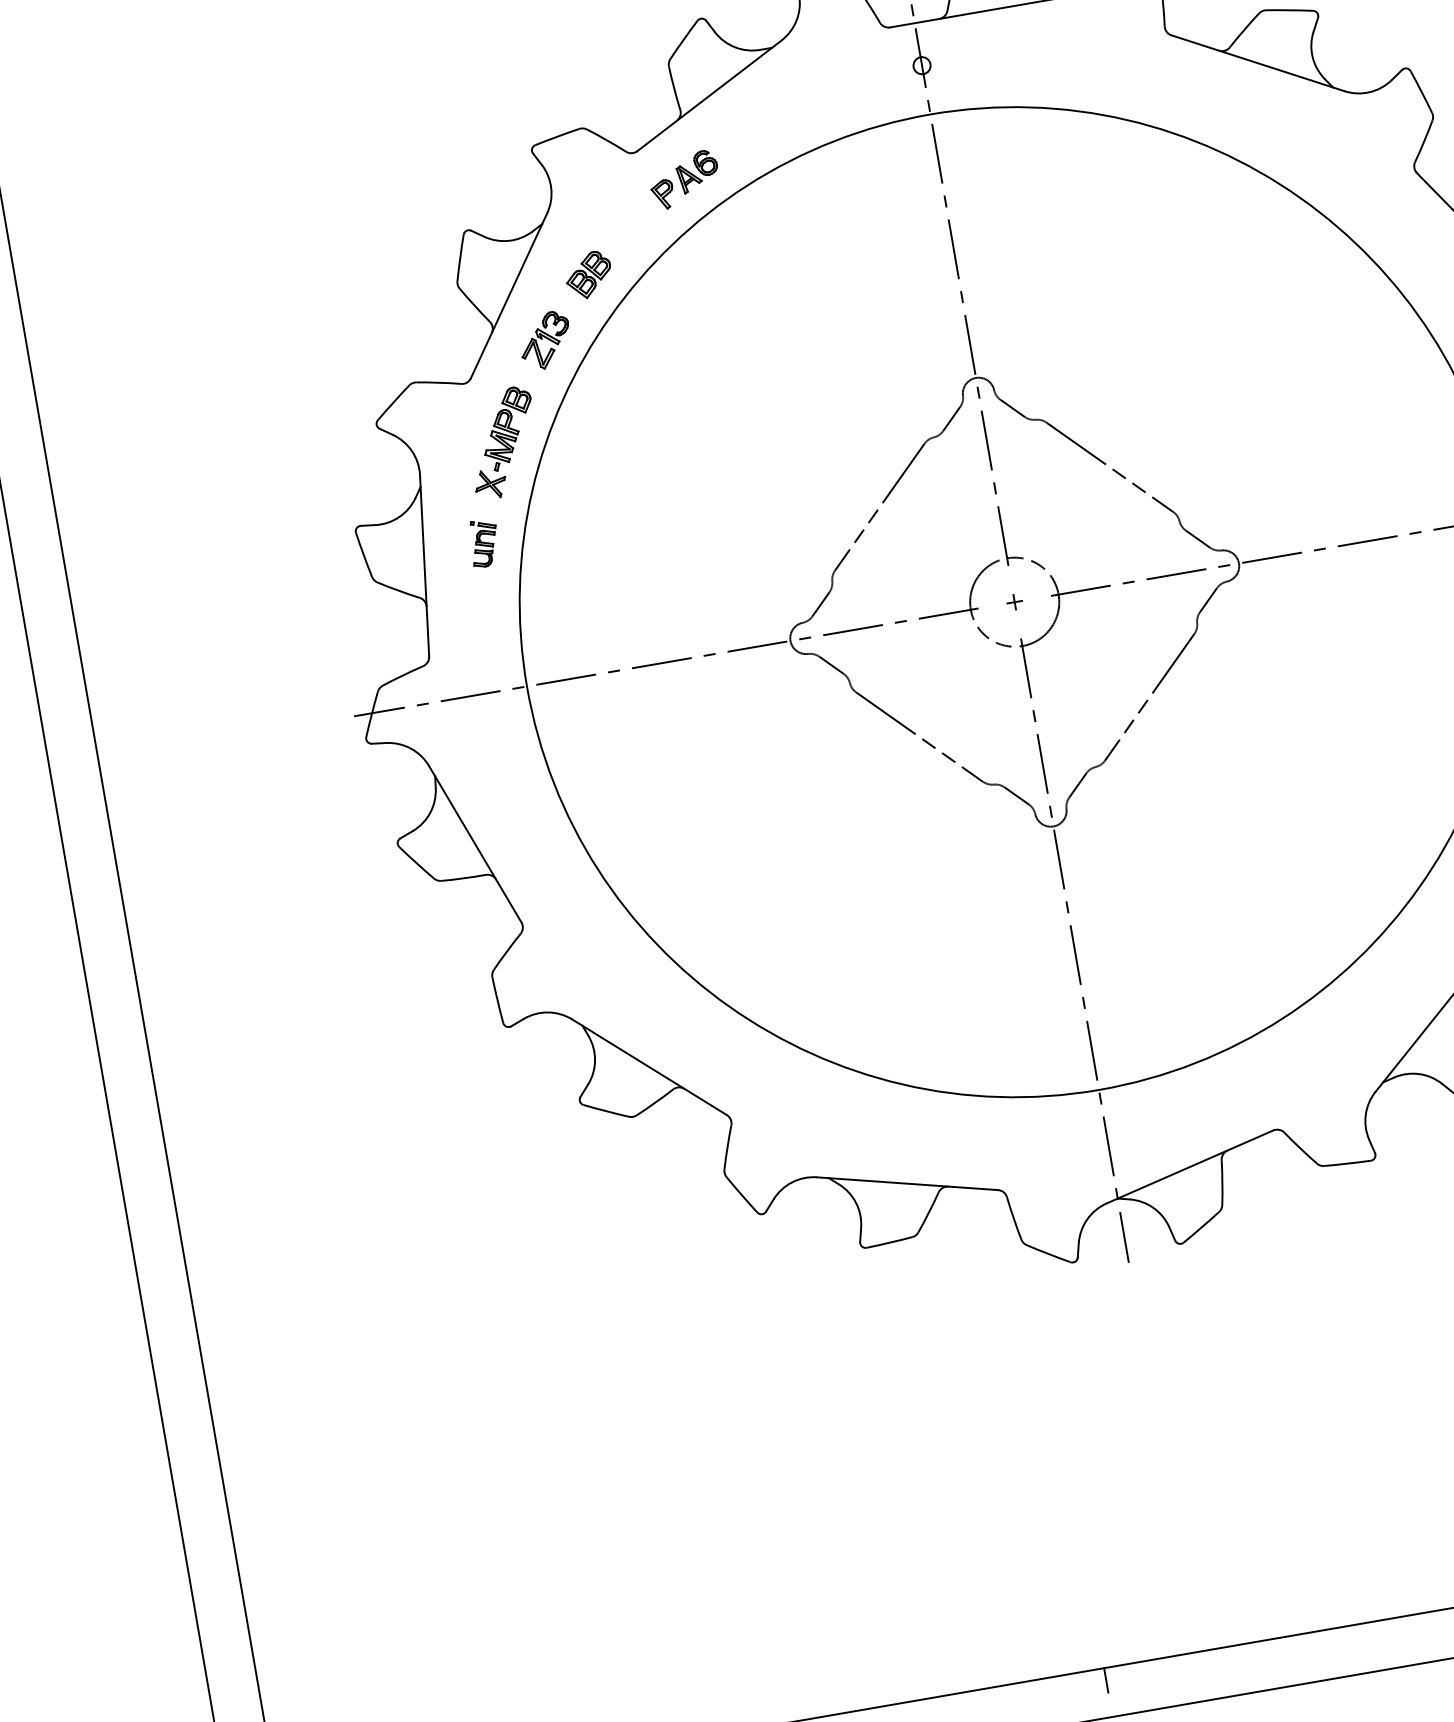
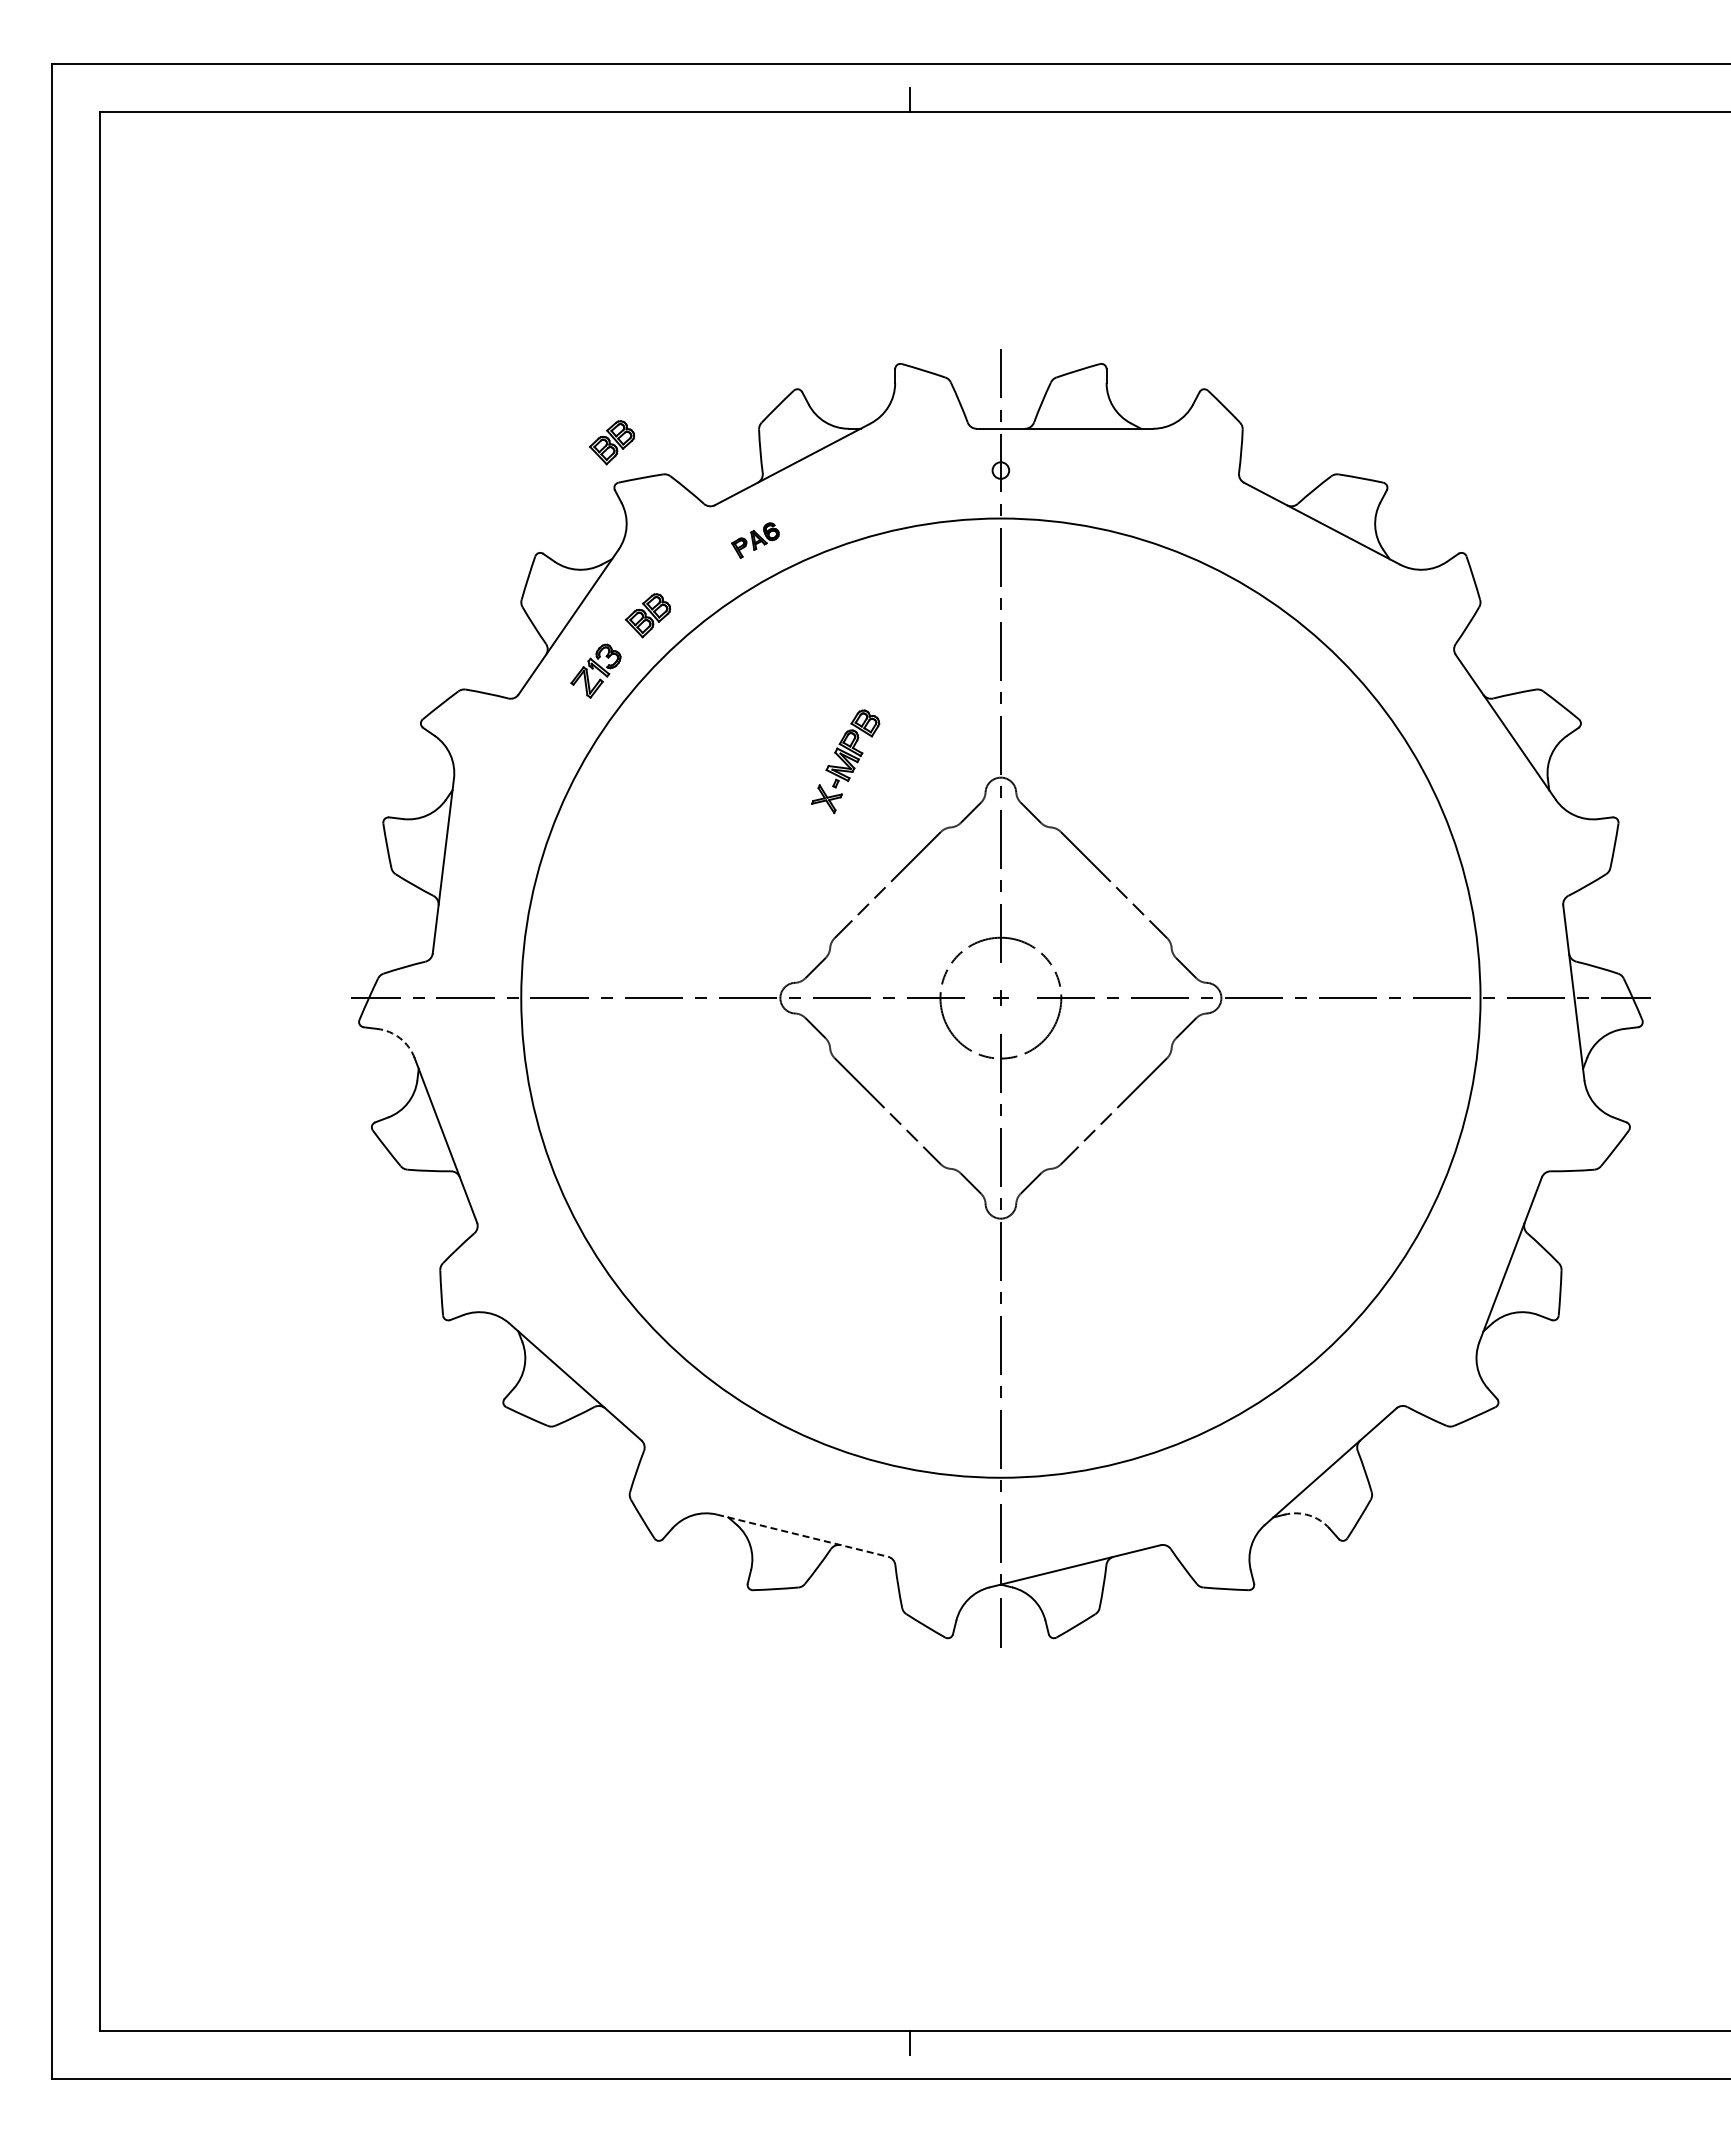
part: (522, 105) -> (612, 442), added
part: (684, 179) -> (755, 540), size x0.7
part: (502, 442) -> (845, 761), moved
part: (483, 542) -> (503, 853), removed
circle: (1014, 602) -> (1000, 998), size x1.4
arc: (411, 748) -> (400, 1038), solid -> dashed
arc: (1419, 1074) -> (1309, 1515), solid -> dashed
line: (908, 1183) -> (803, 1535), solid -> dashed

